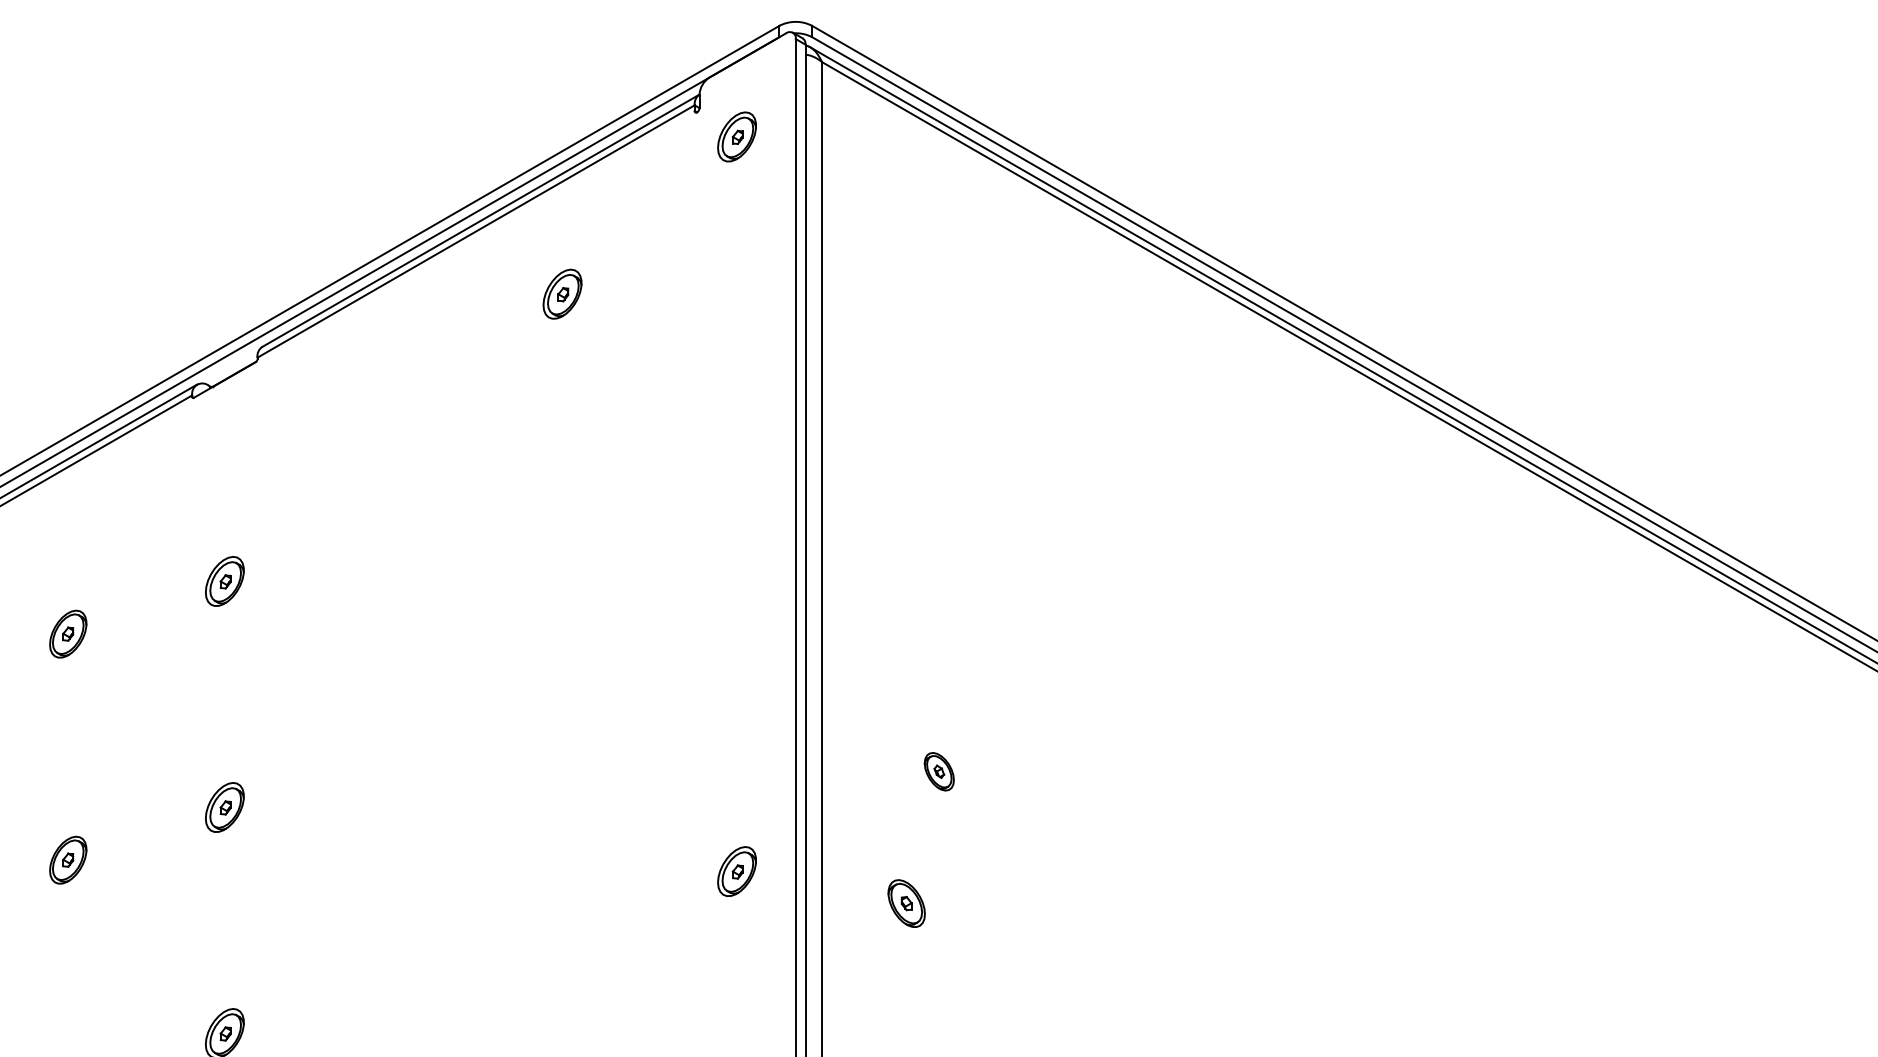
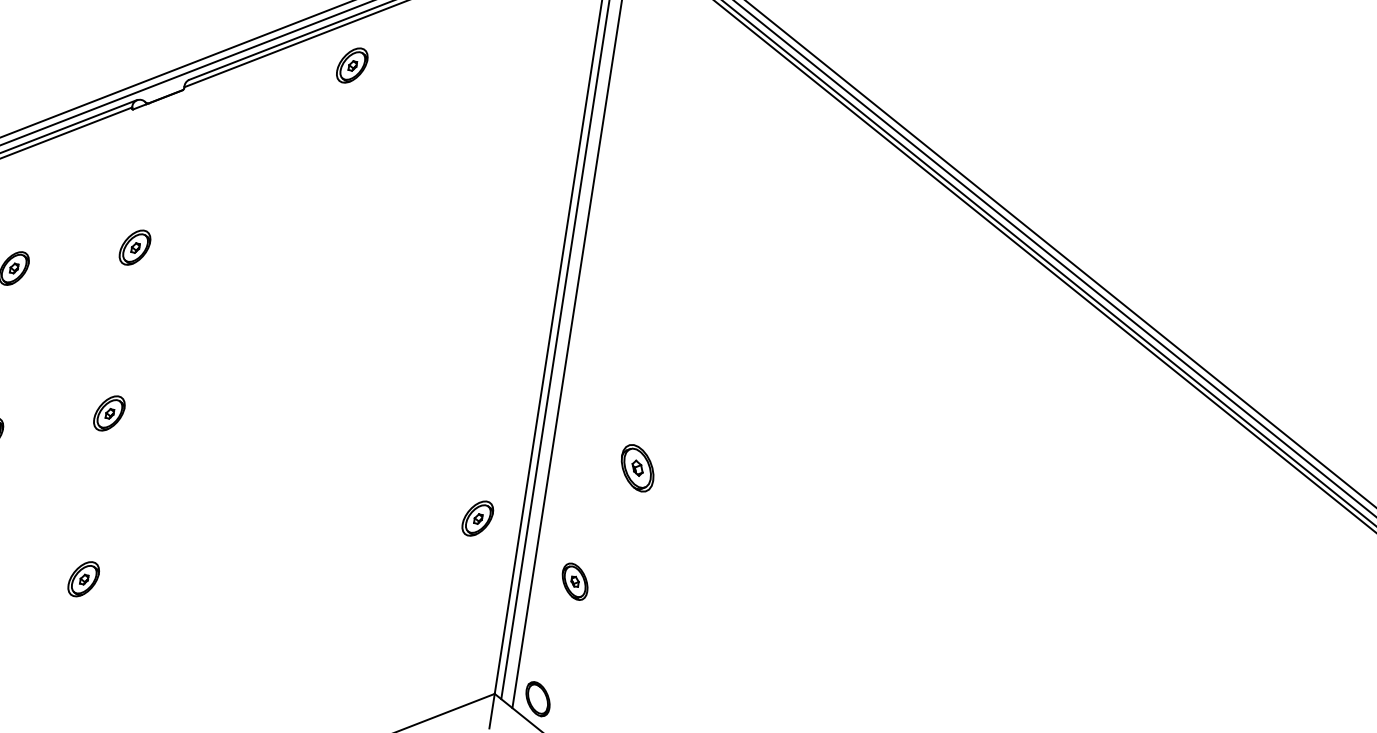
part: (562, 293) -> (352, 65), moved
part: (938, 771) -> (636, 468), size x1.6
part: (906, 903) -> (575, 581), moved

